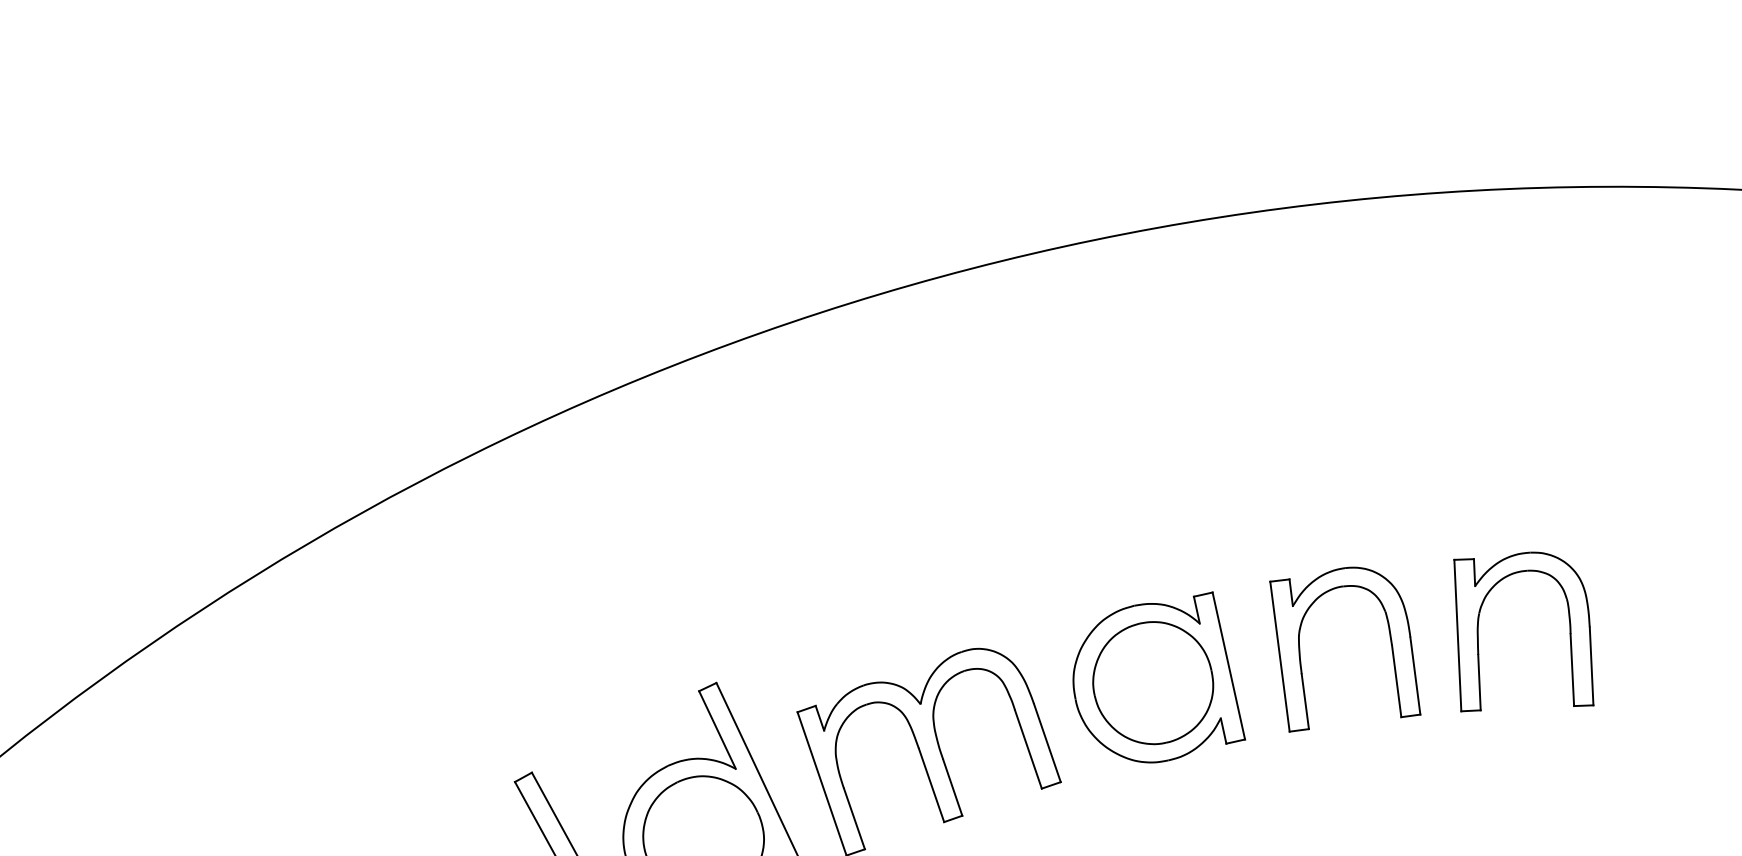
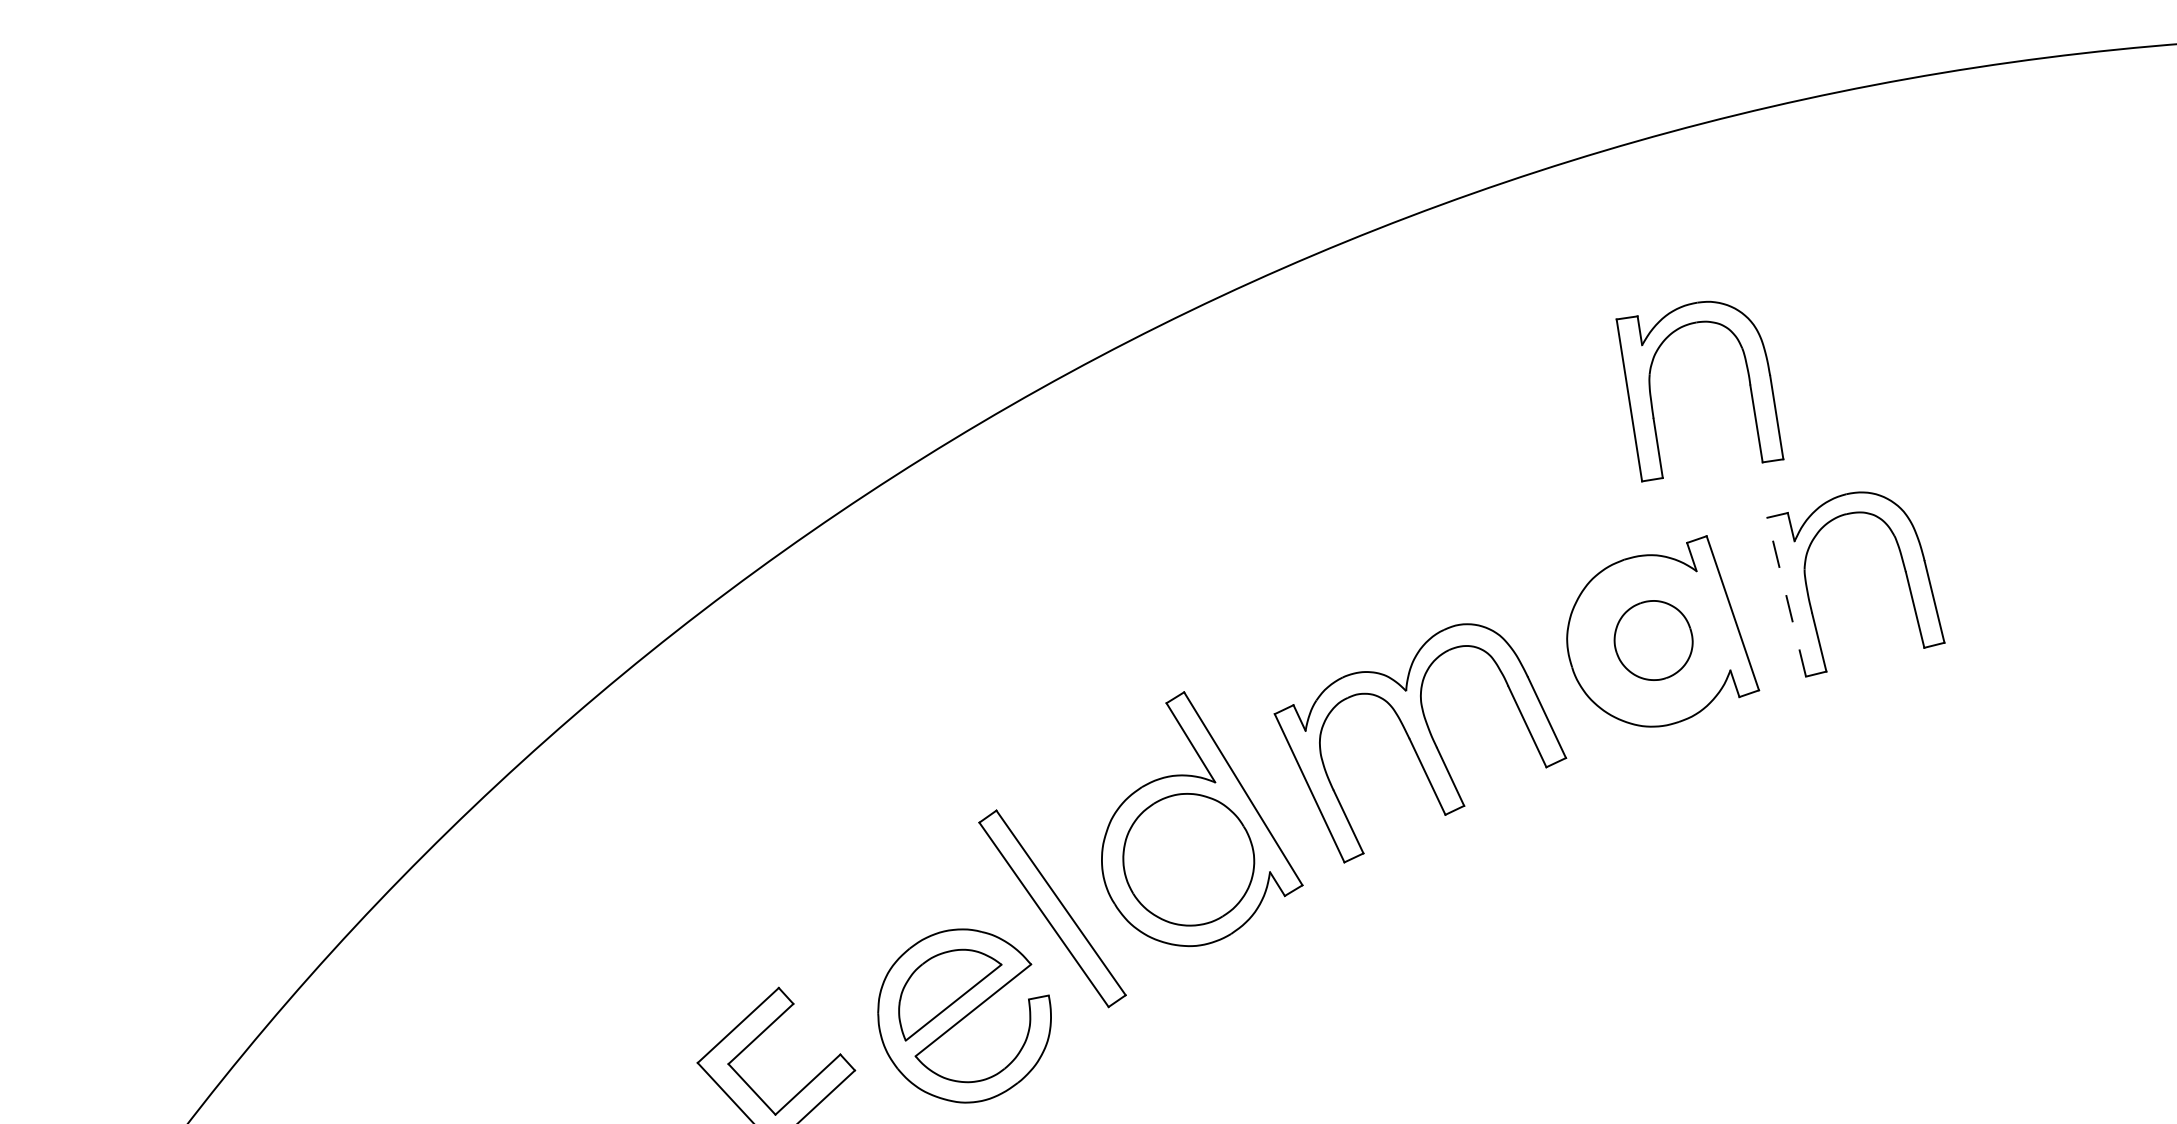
part: (1479, 638) -> (1652, 400), moved
line: (1279, 656) -> (1786, 597), solid -> dashed
part: (1153, 682) -> (1653, 640), size x0.6

